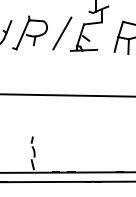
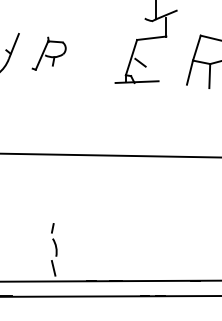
part: (29, 32) -> (48, 52), size x0.6
line: (62, 33) -> (102, 54), removed

